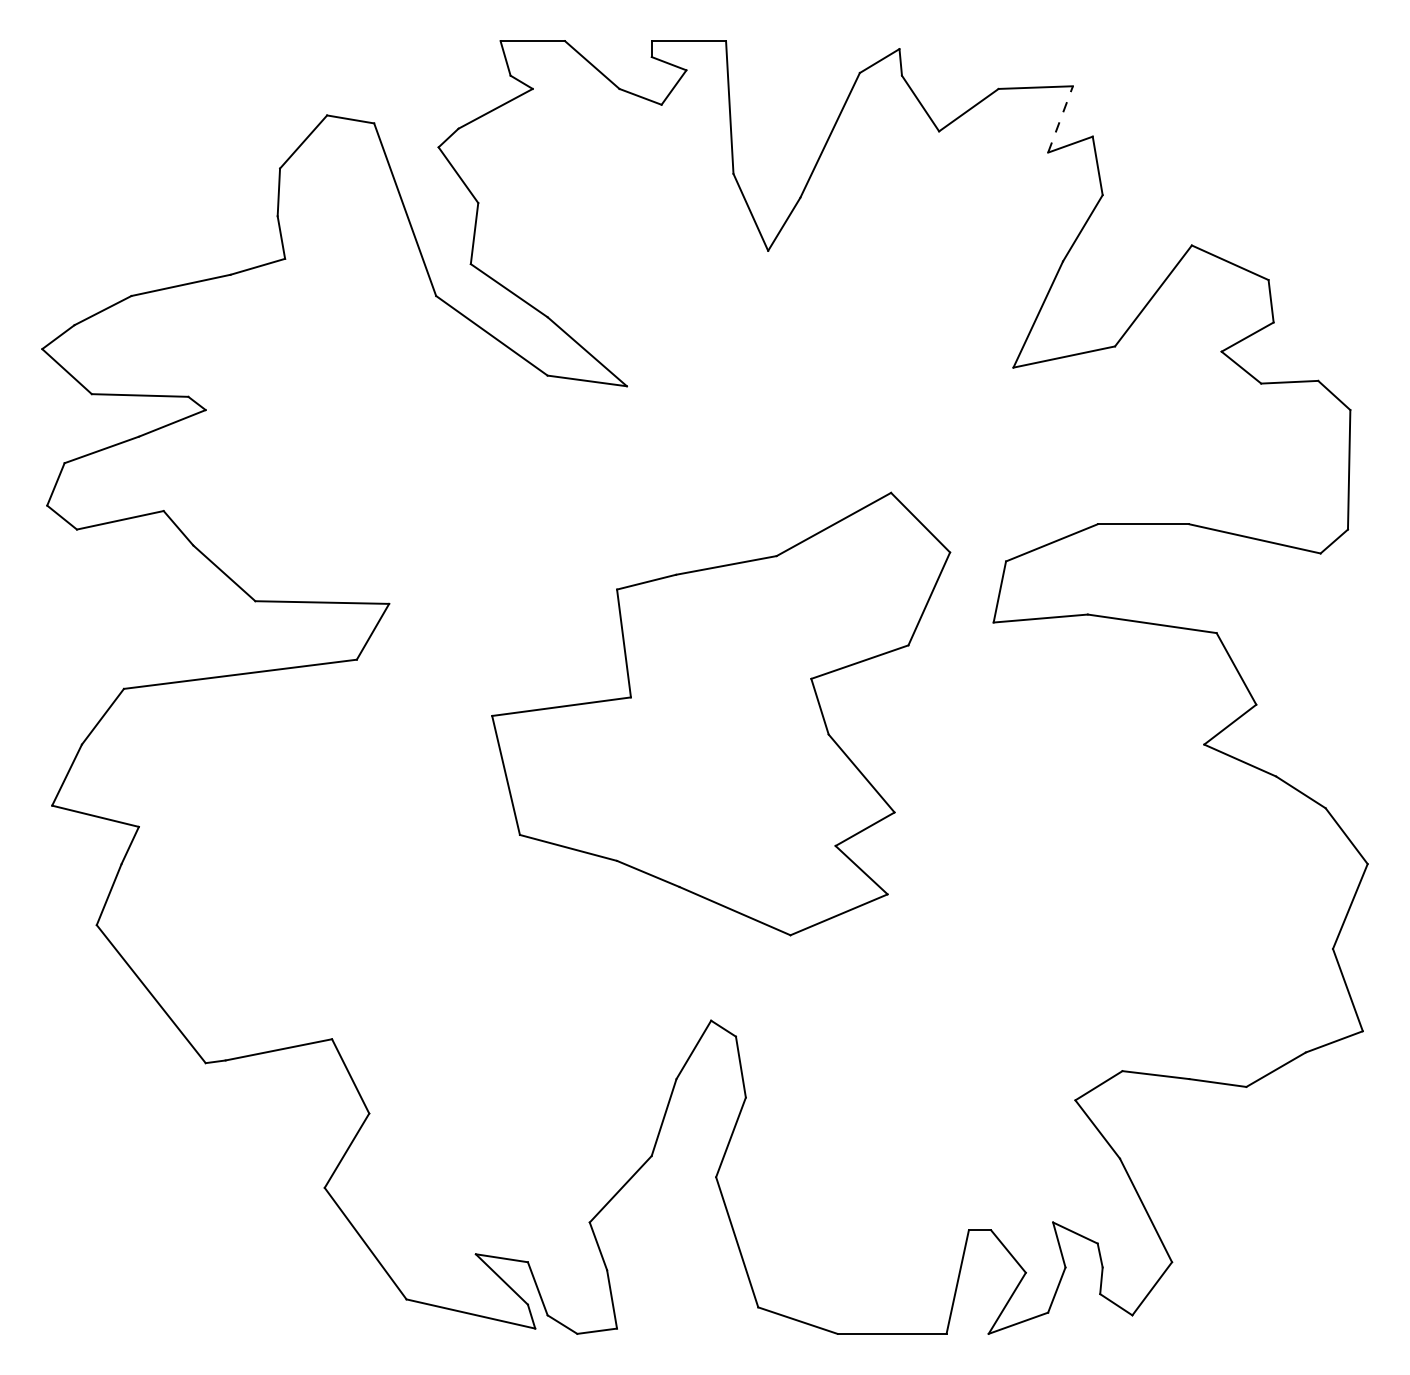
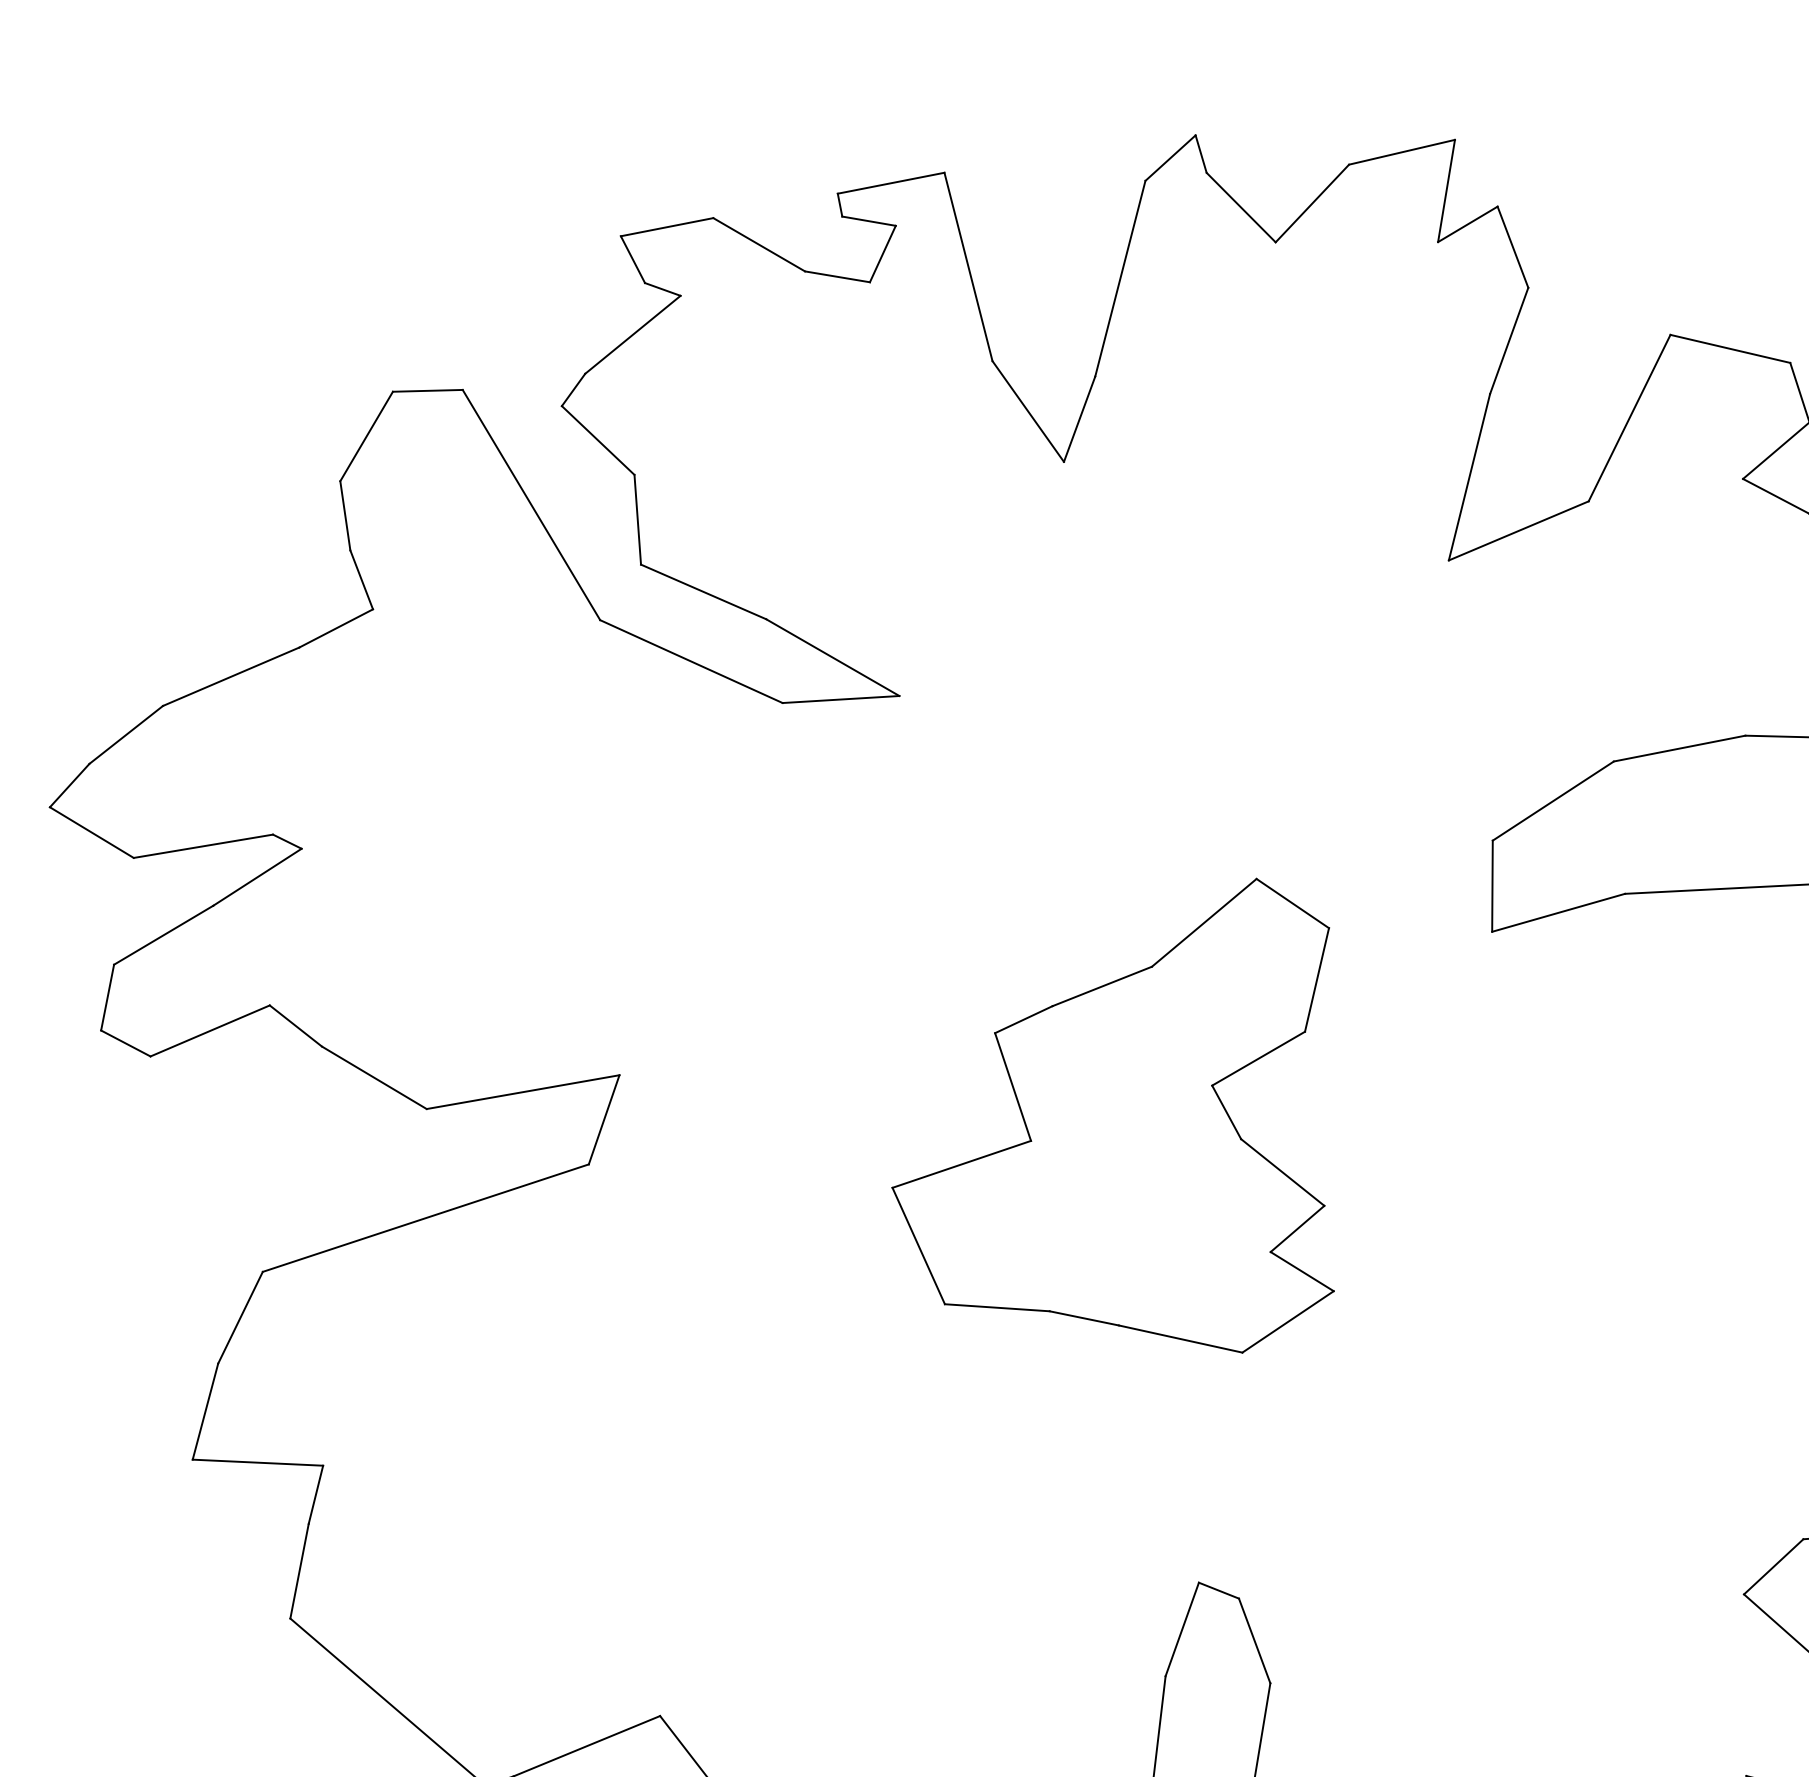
line: (1060, 118) -> (1446, 189), dashed -> solid
part: (720, 713) -> (1125, 1139), size x0.71

